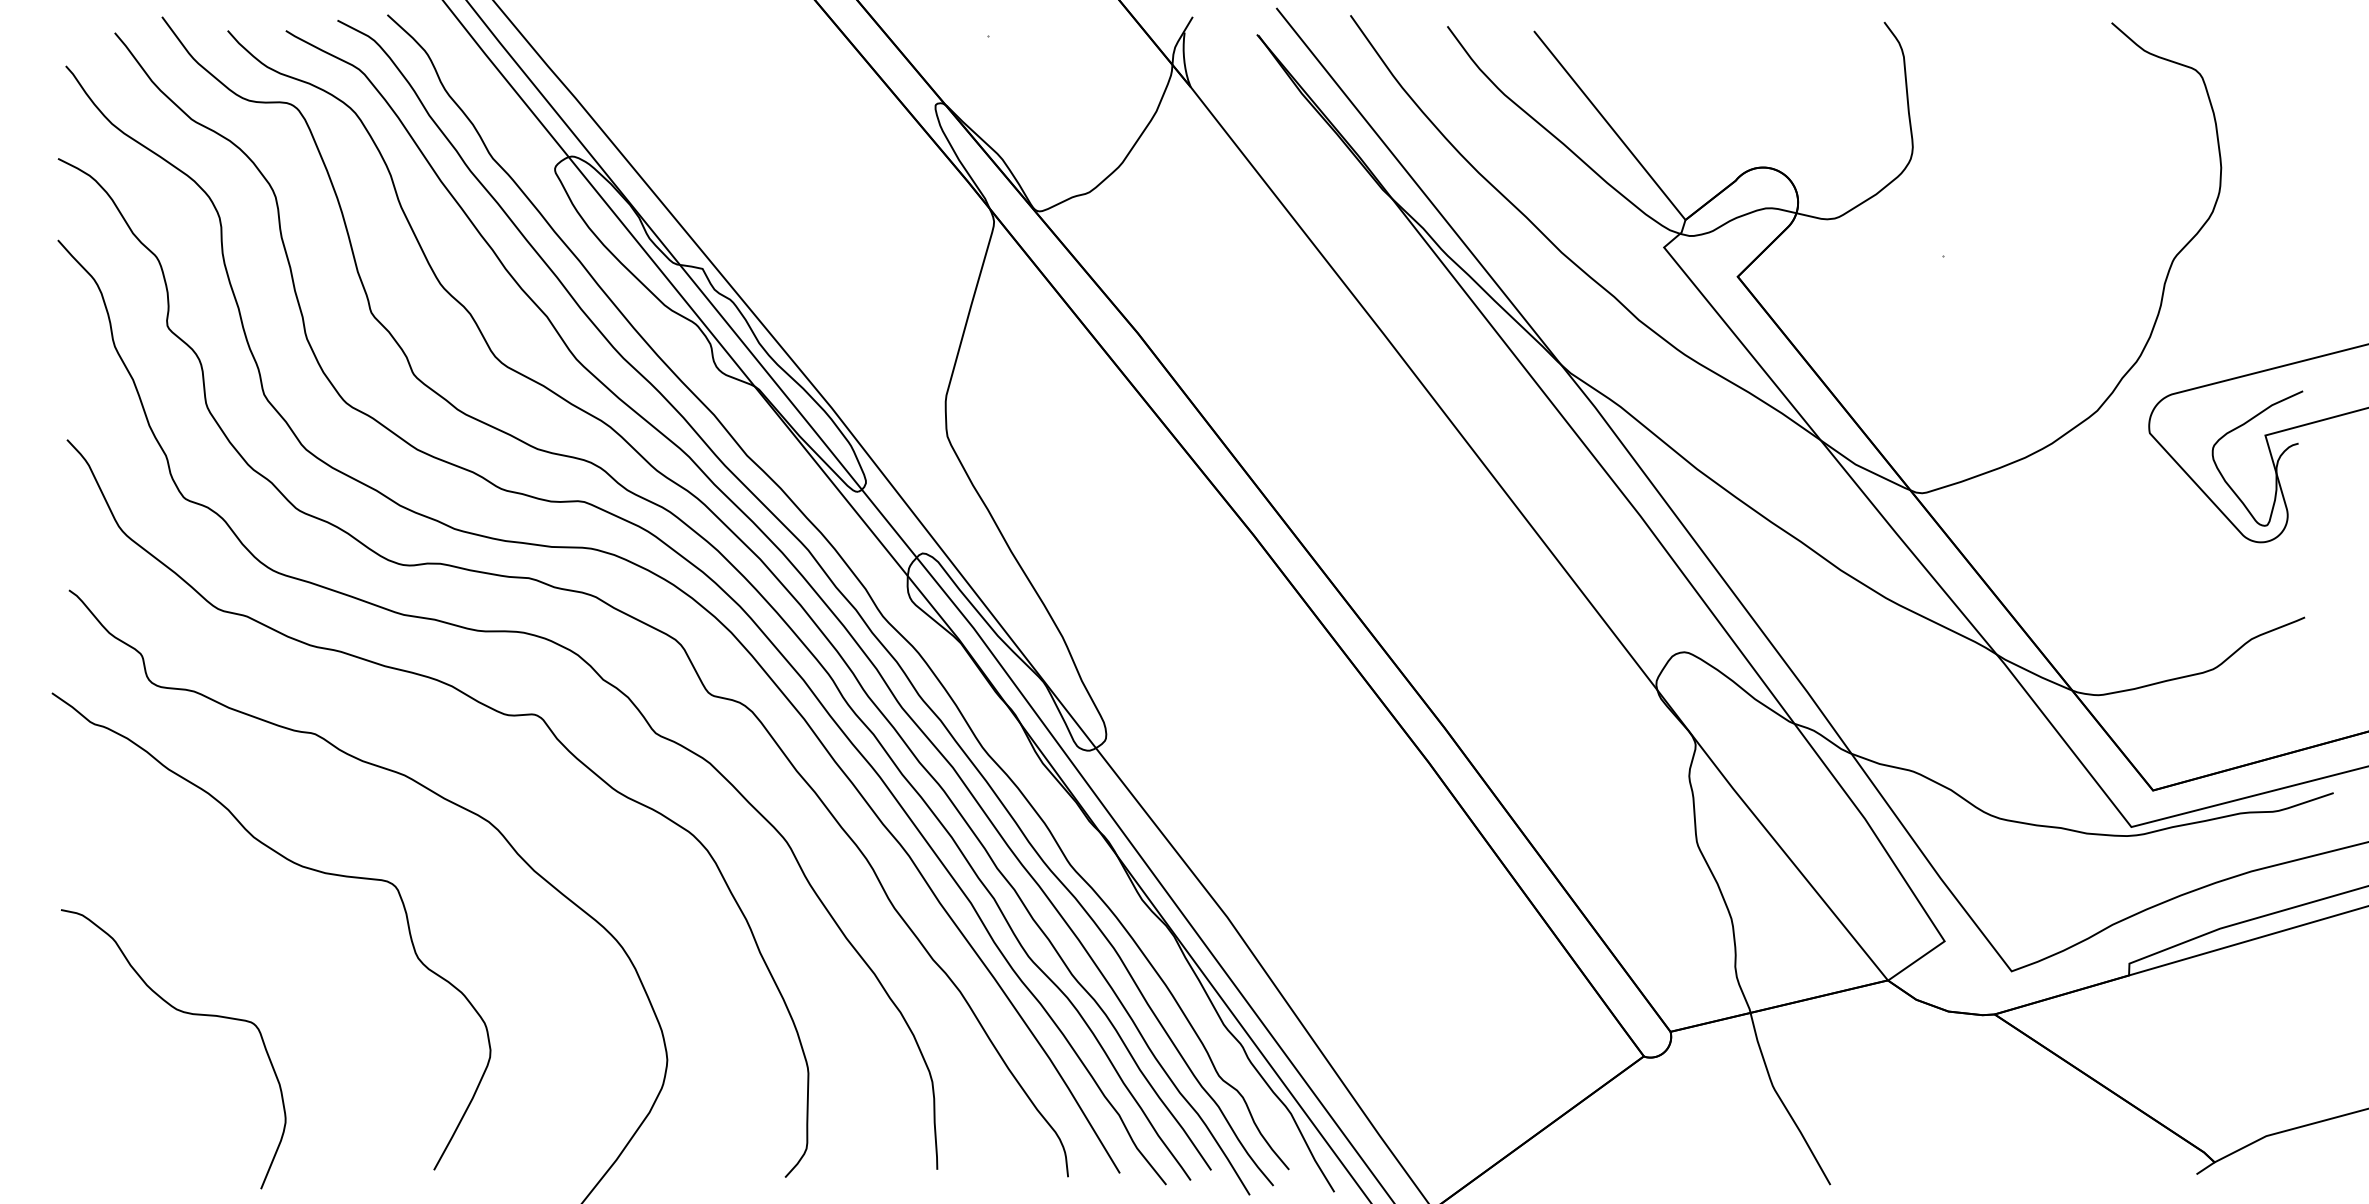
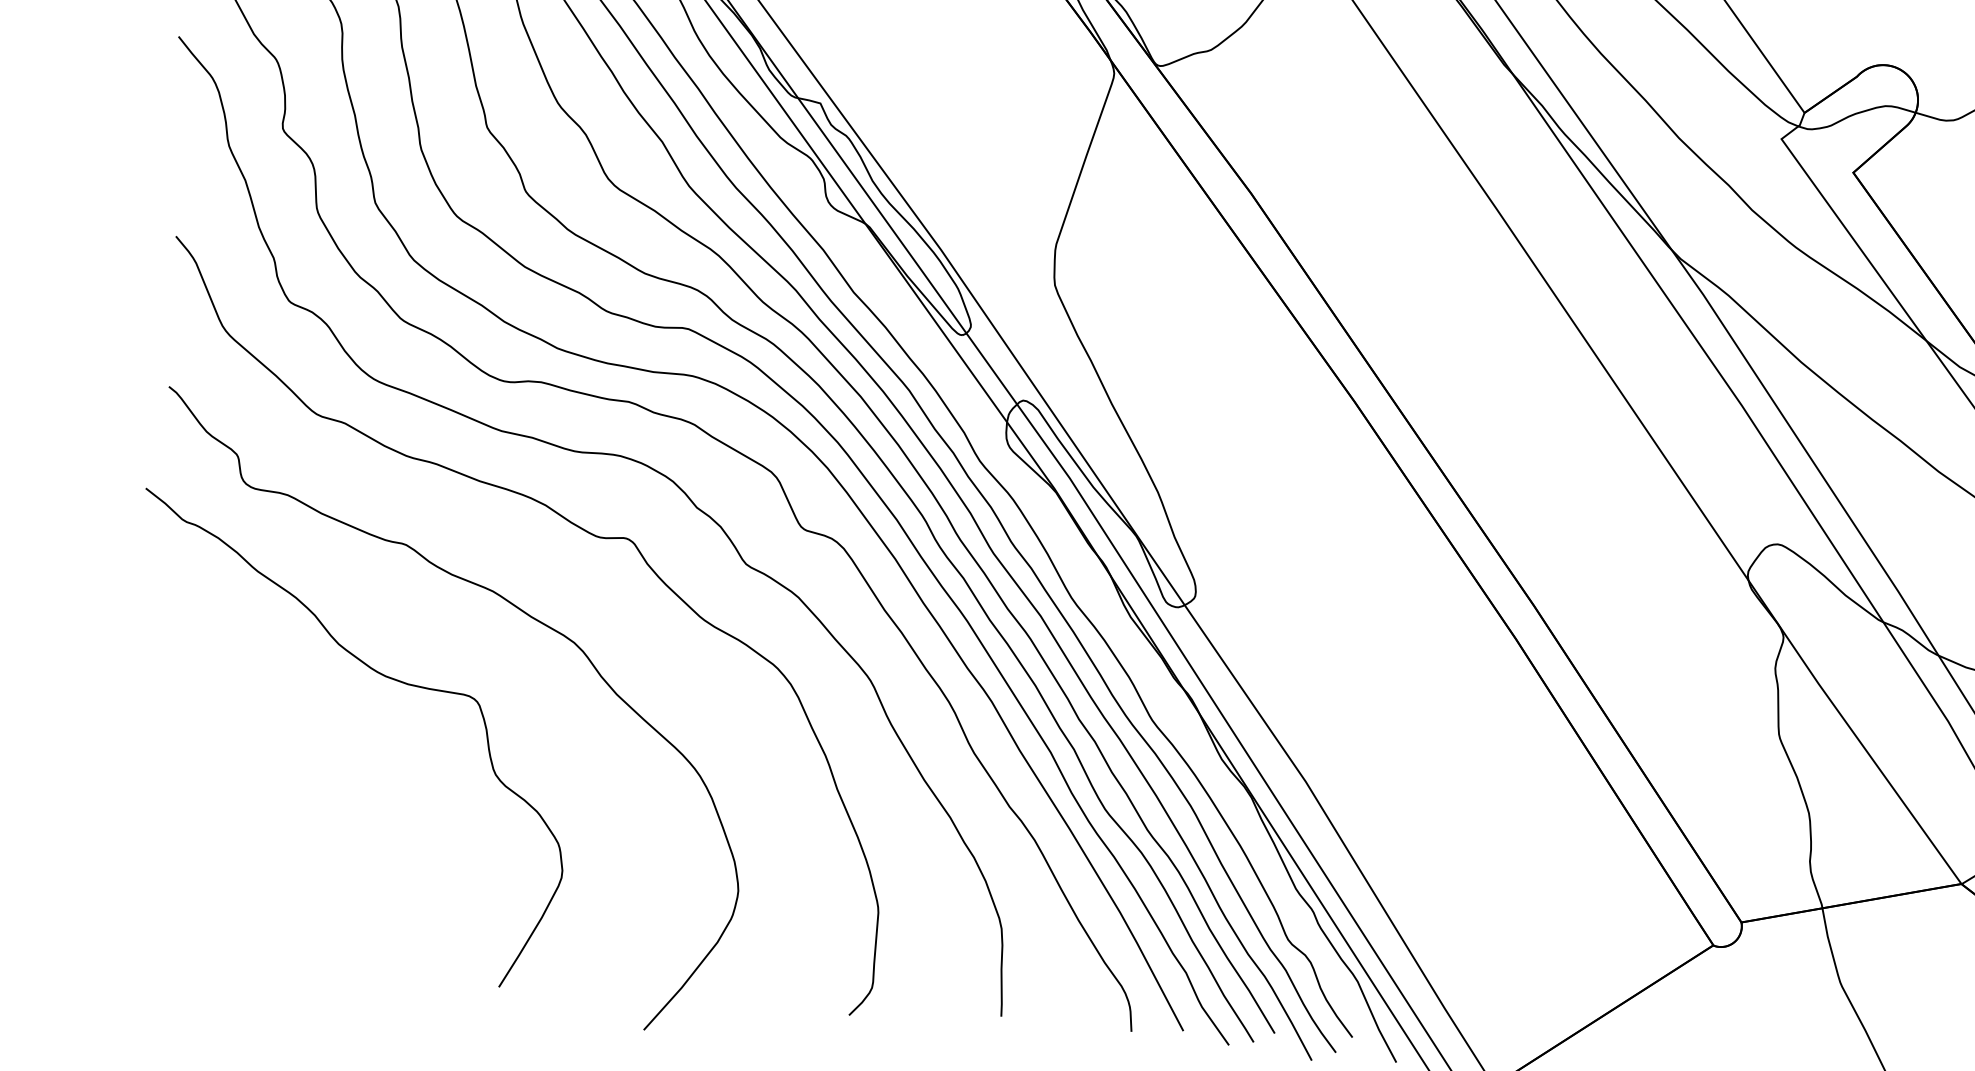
curve: (184, 1013) -> (259, 816), removed

